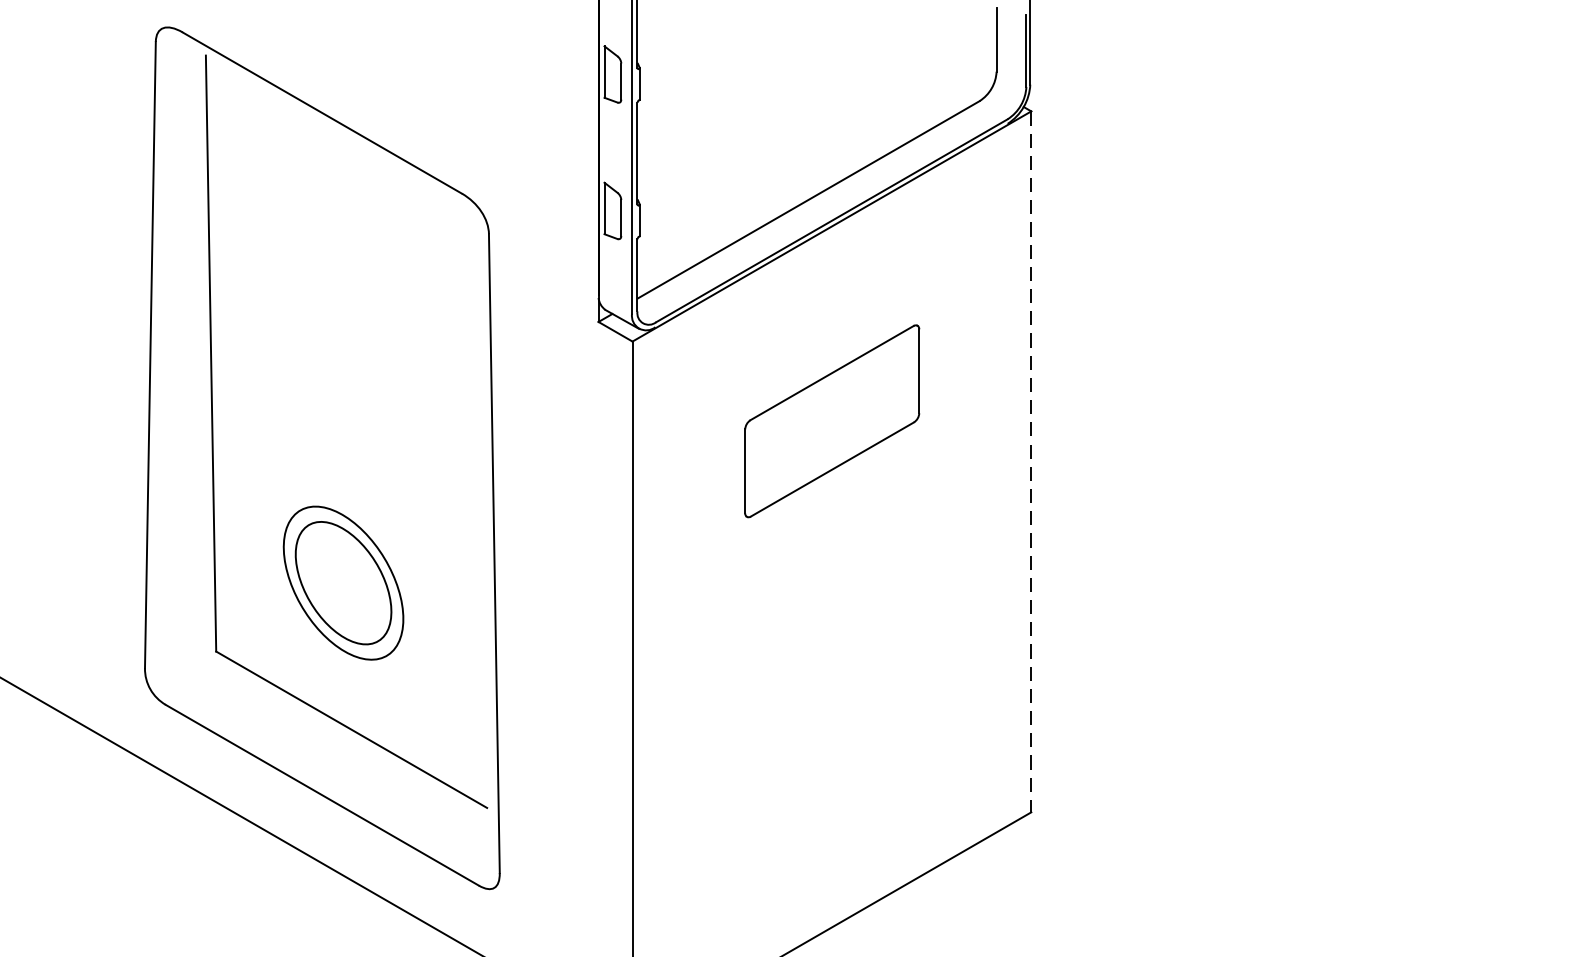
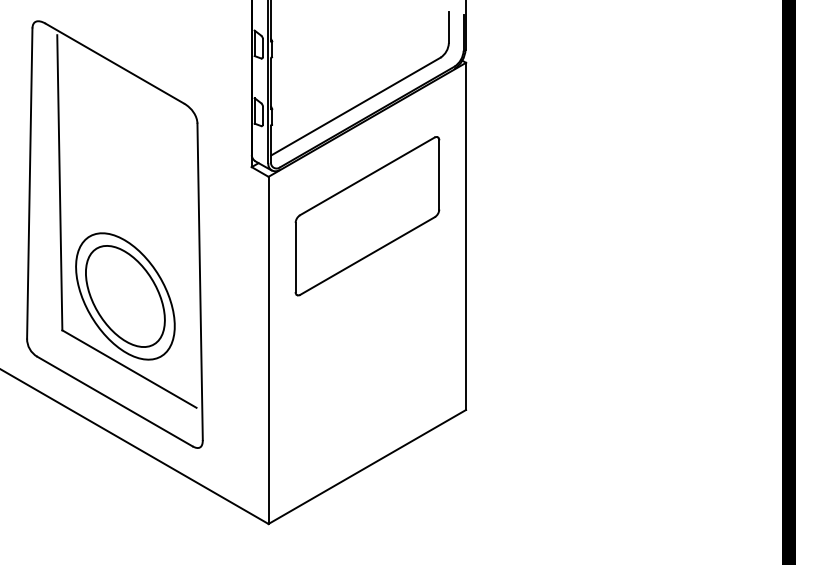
part: (832, 421) -> (367, 216), size x1.67
line: (1032, 462) -> (466, 236), dashed -> solid
part: (343, 583) -> (125, 296), size x1.67

